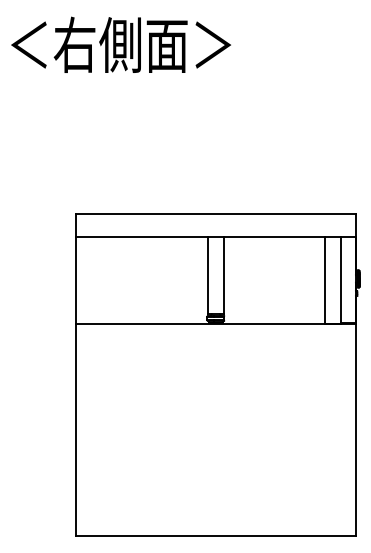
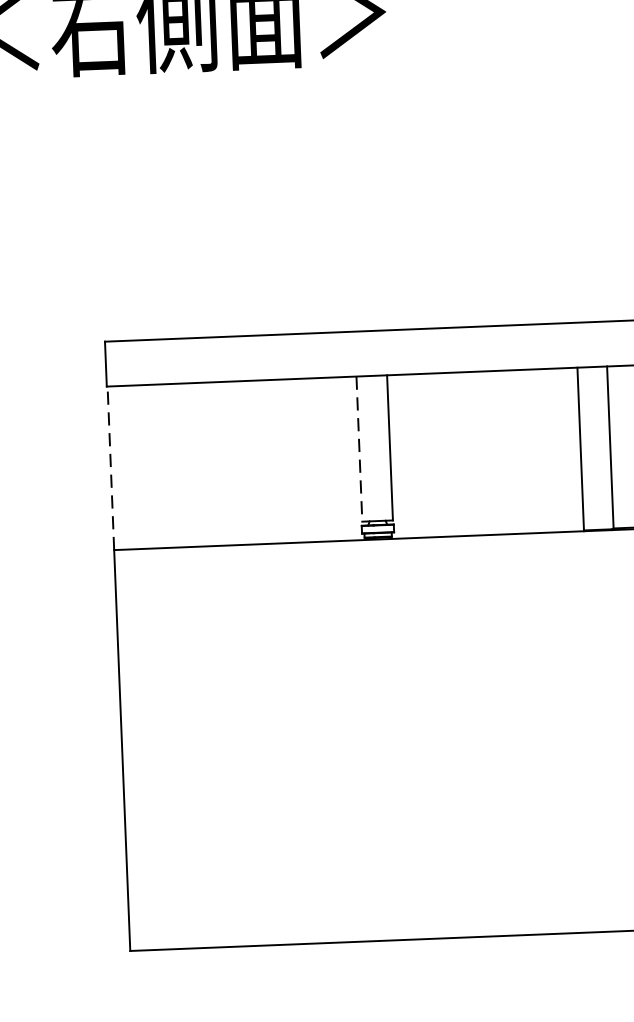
line: (207, 276) -> (358, 450), solid -> dashed
line: (75, 280) -> (110, 468), solid -> dashed

